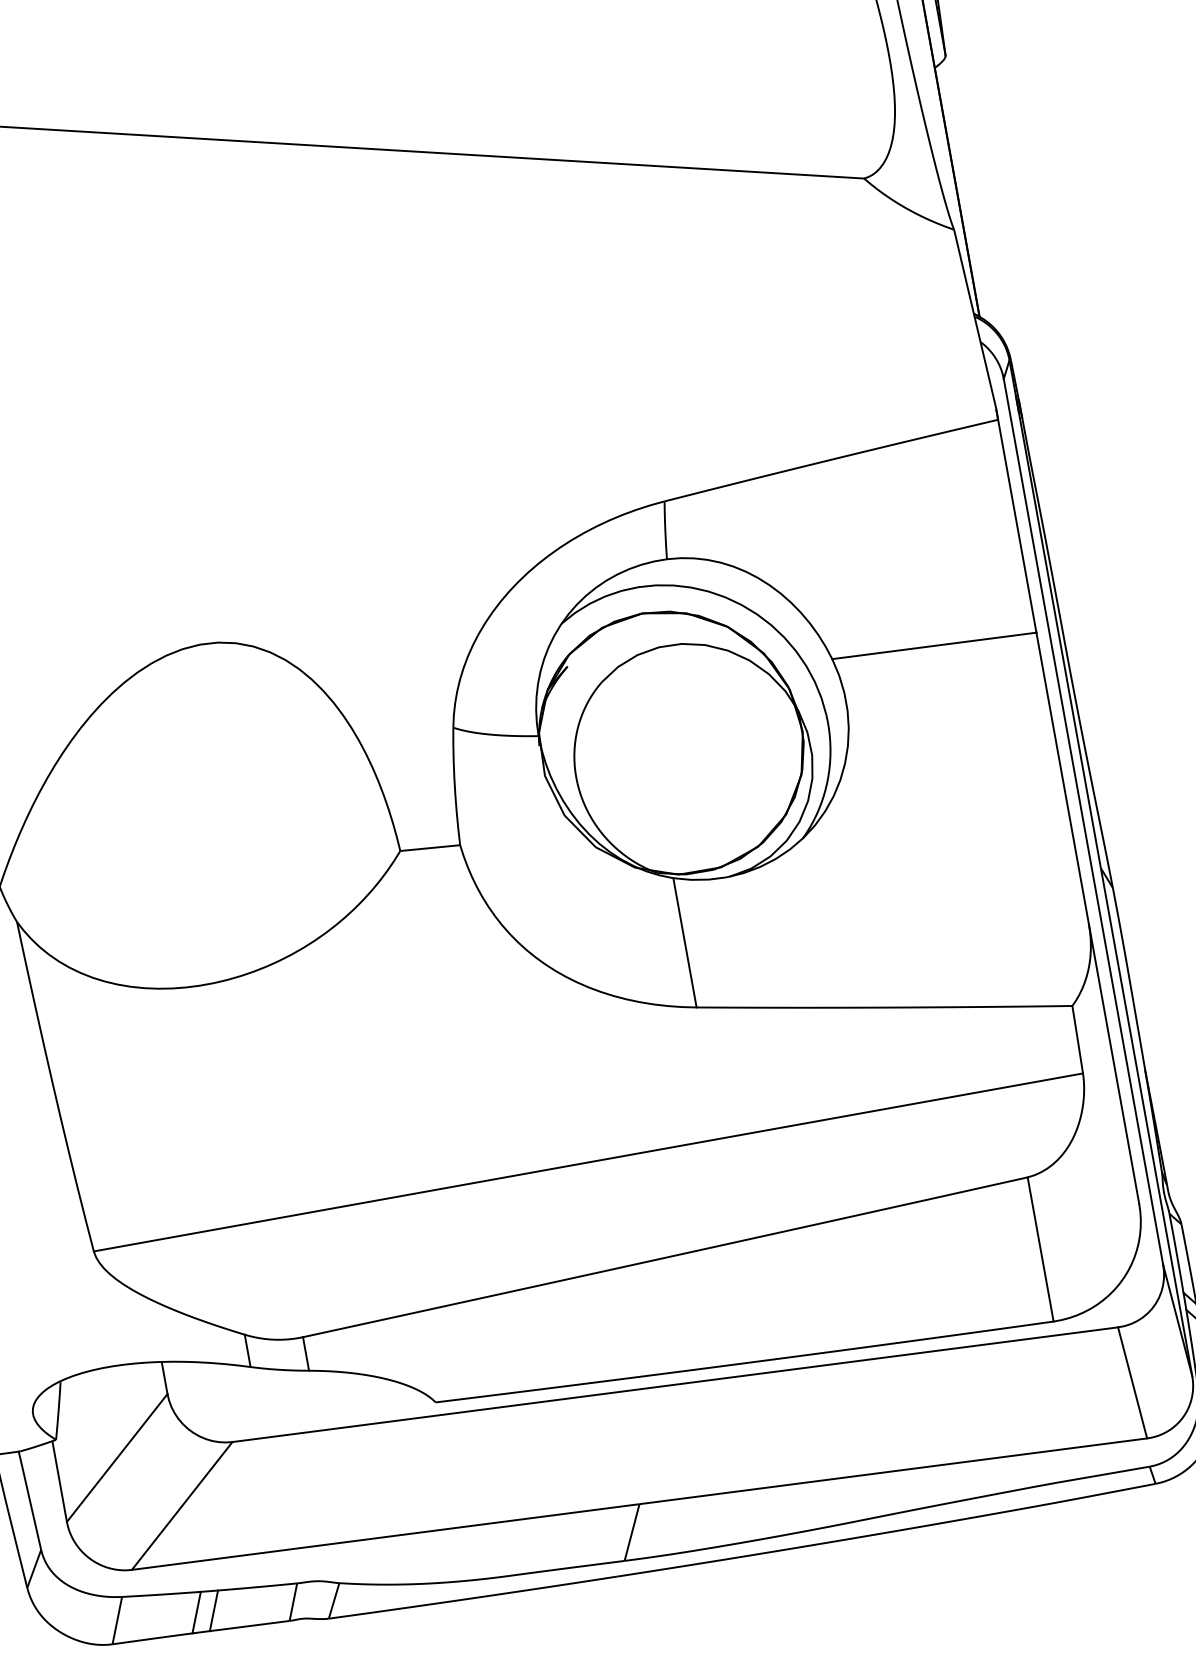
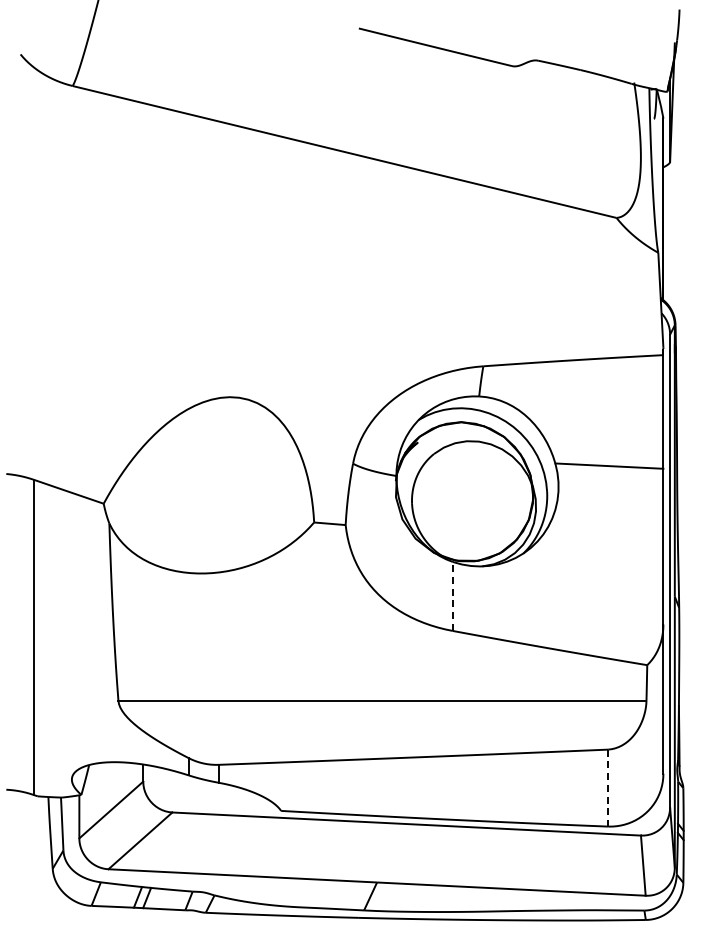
line: (684, 943) -> (452, 596), solid -> dashed
line: (1041, 1250) -> (608, 788), solid -> dashed

